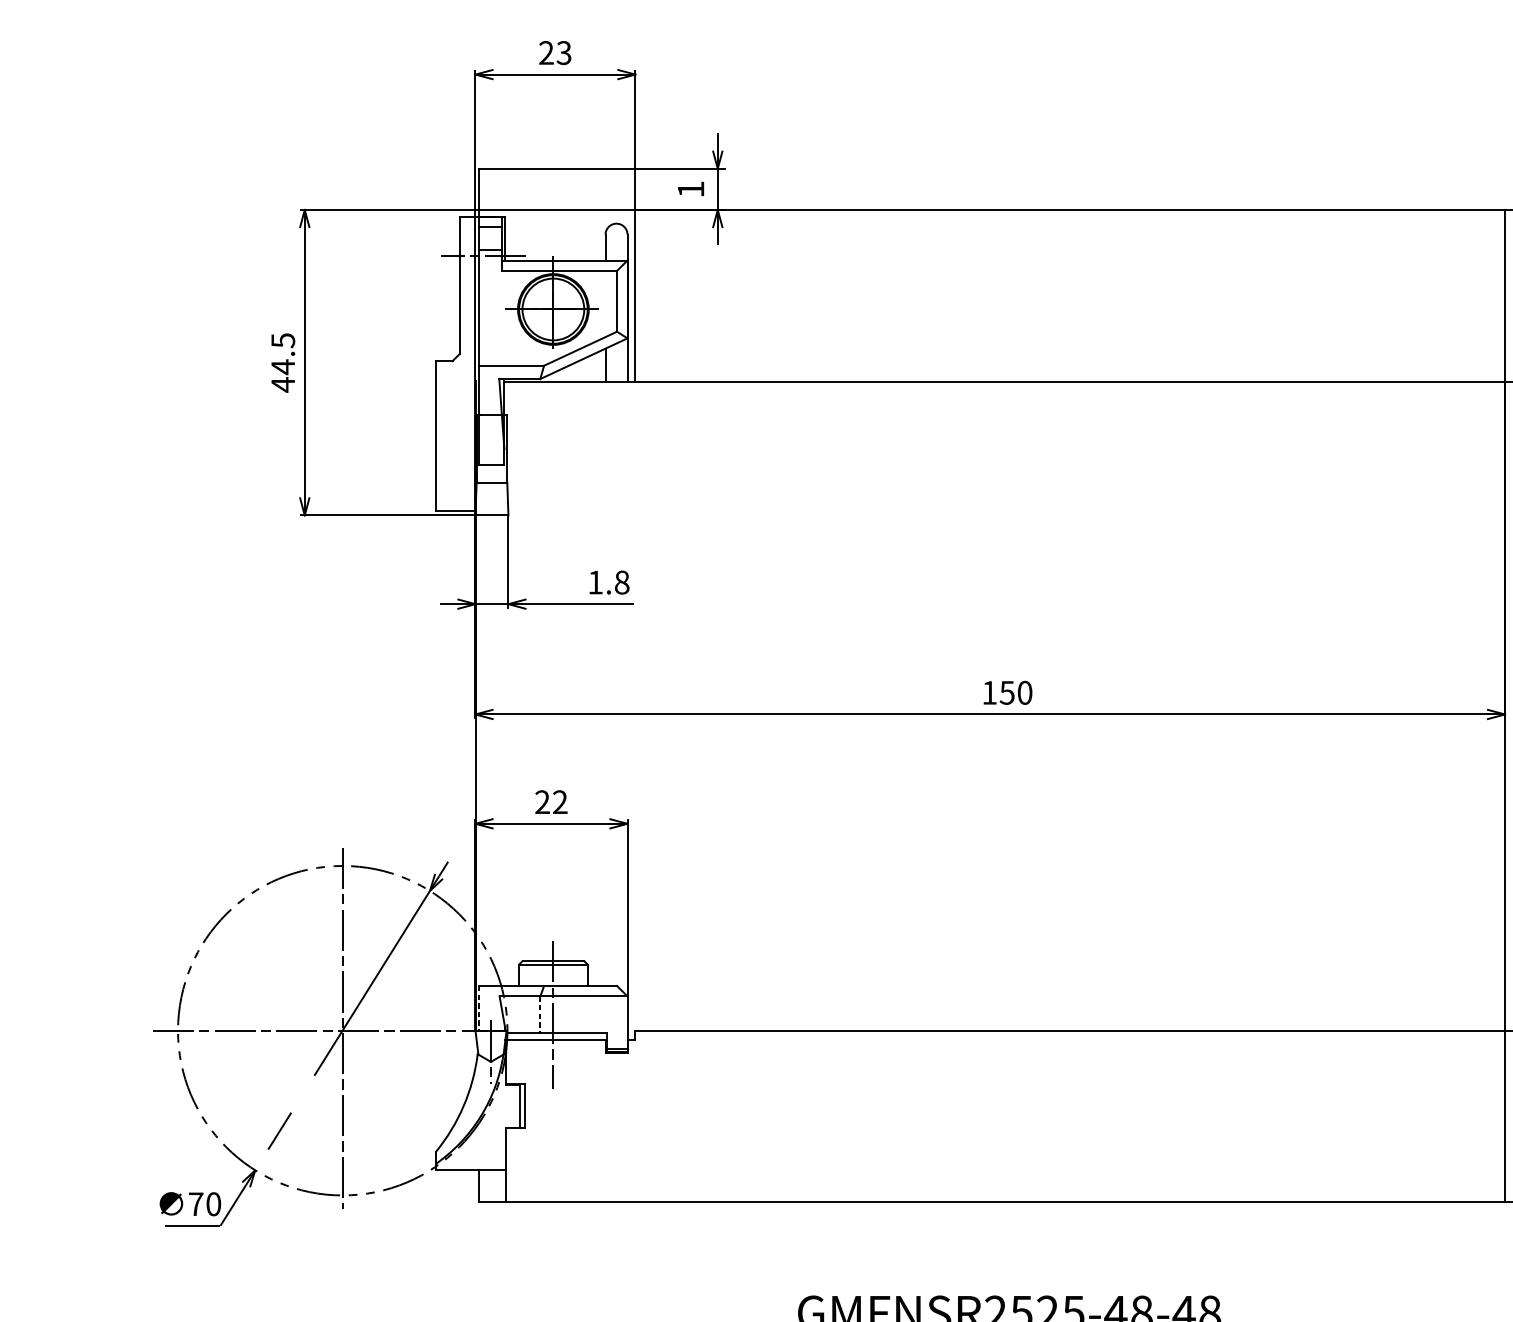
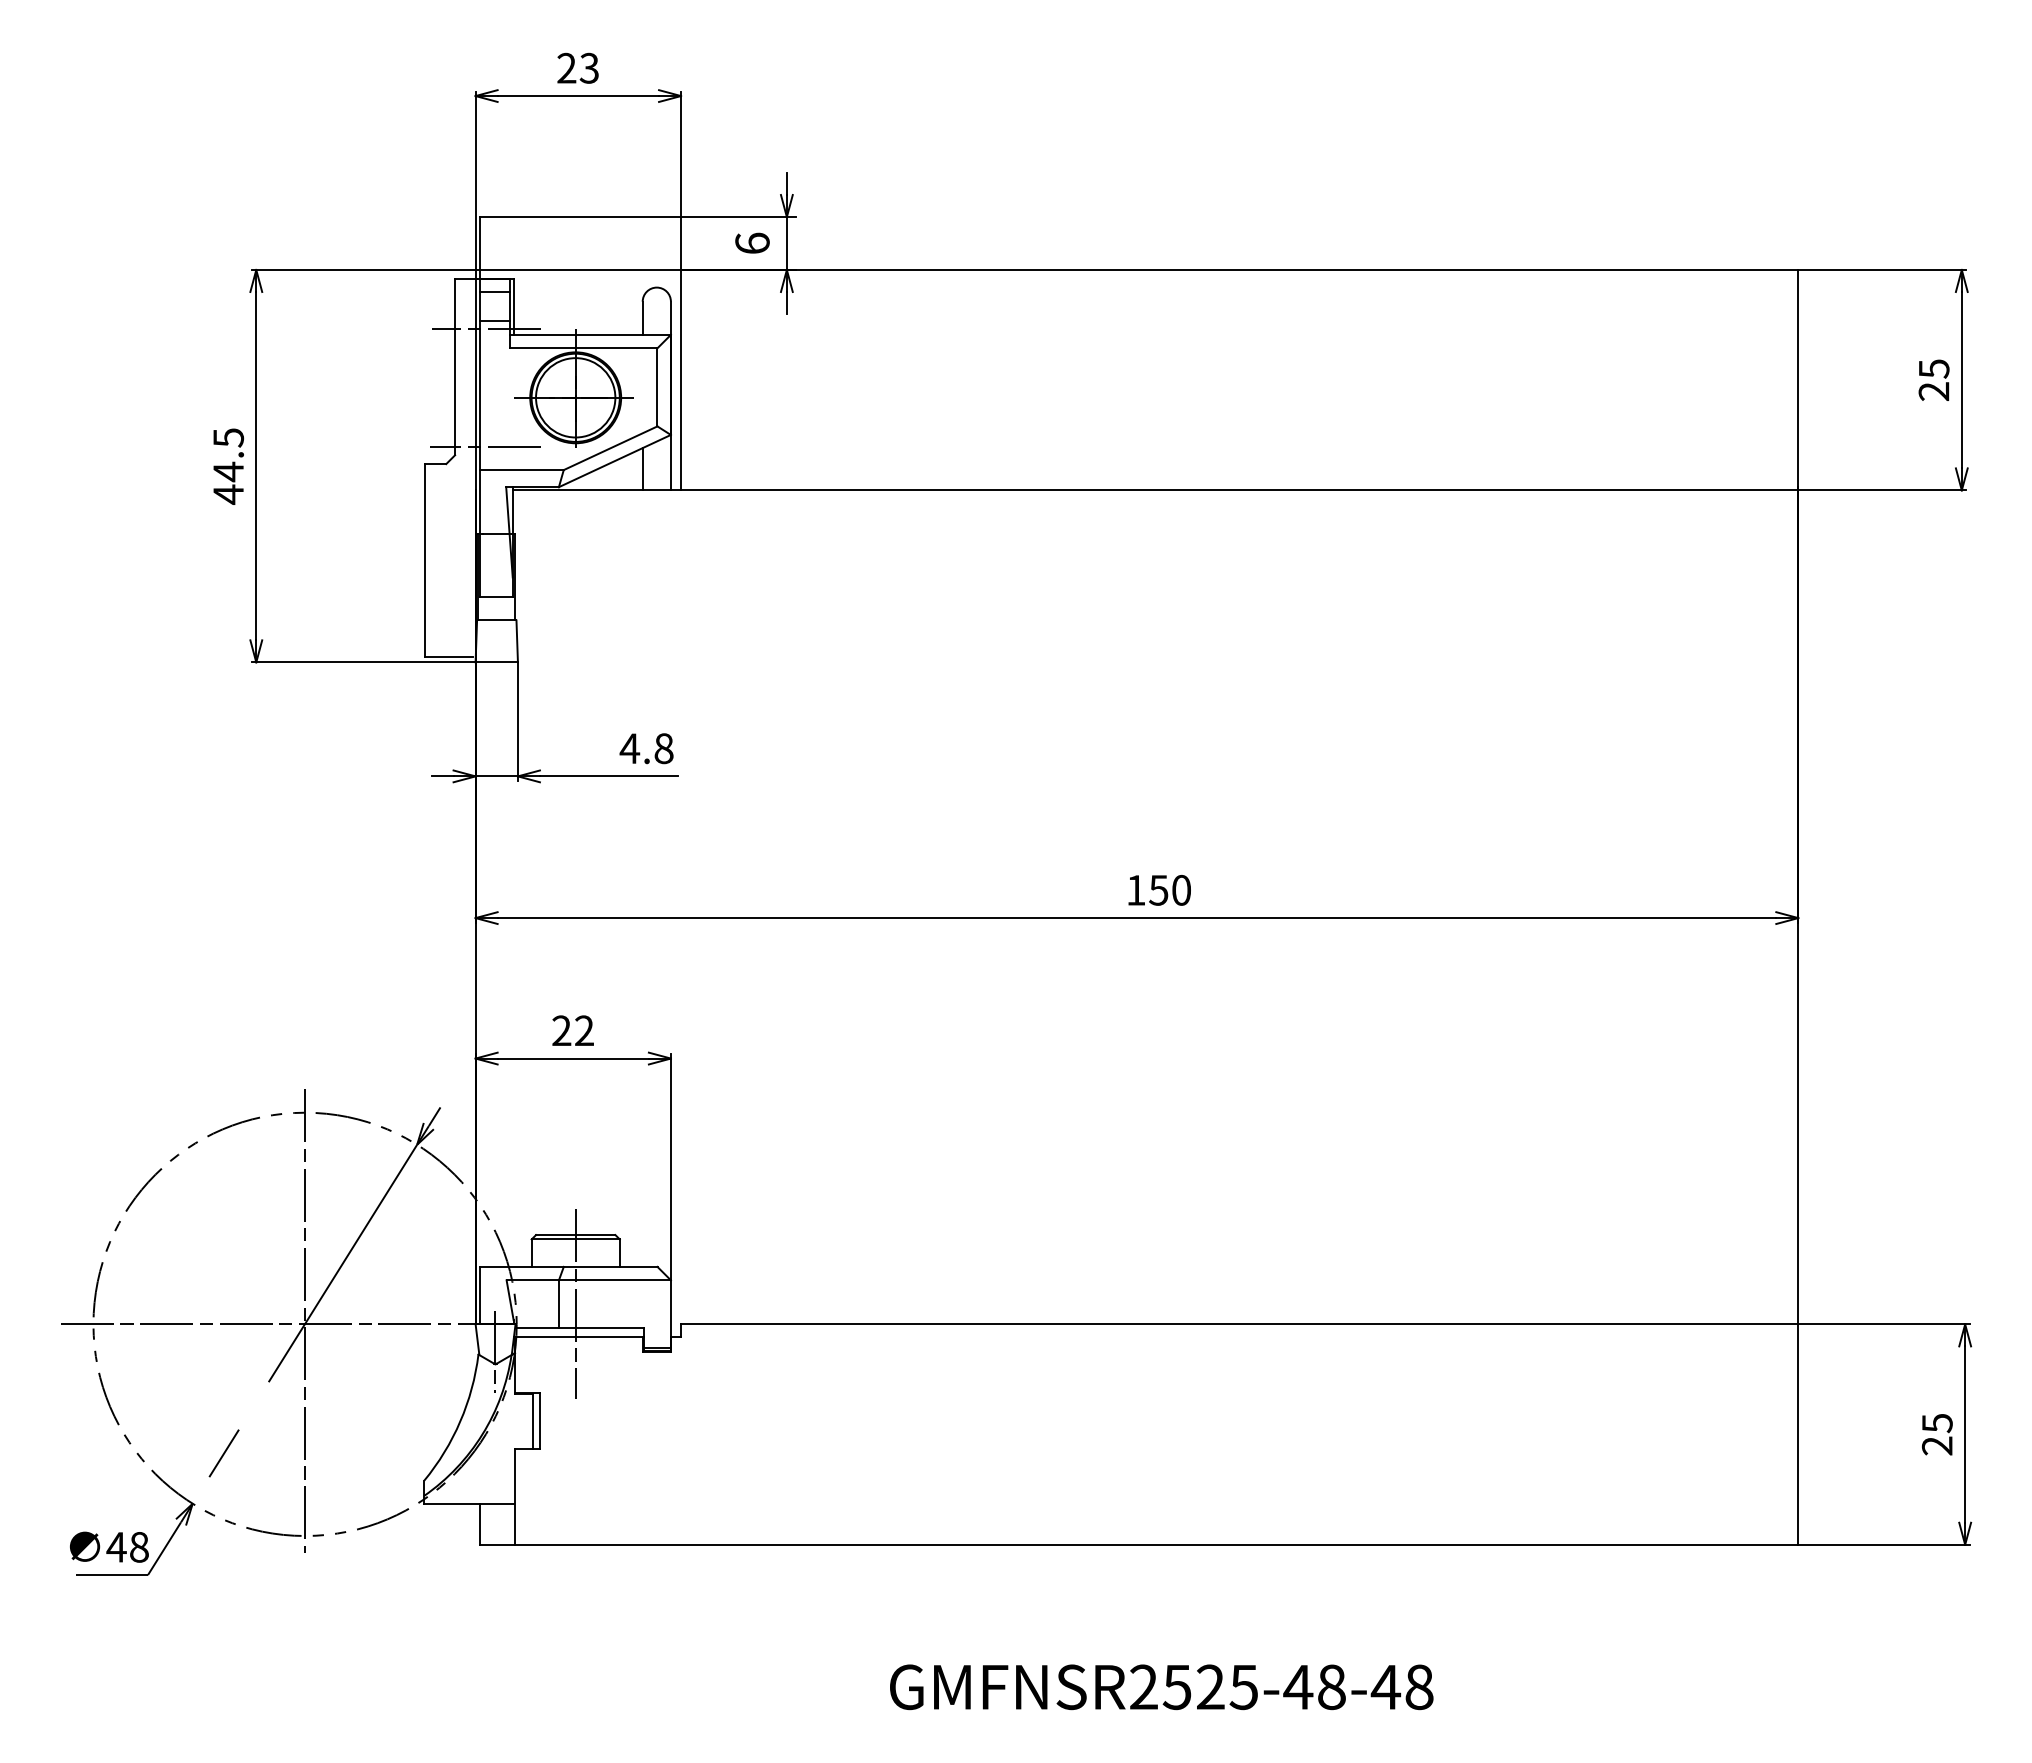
text: (691, 188) -> (752, 242), 1 -> 6
line: (483, 347) -> (485, 446), added
text: (595, 582) -> (629, 748), 1.8 -> 4.8
line: (479, 1008) -> (480, 1295), dashed -> solid
line: (540, 1015) -> (558, 1304), dashed -> solid
text: (204, 1204) -> (127, 1547), 70 -> 48

